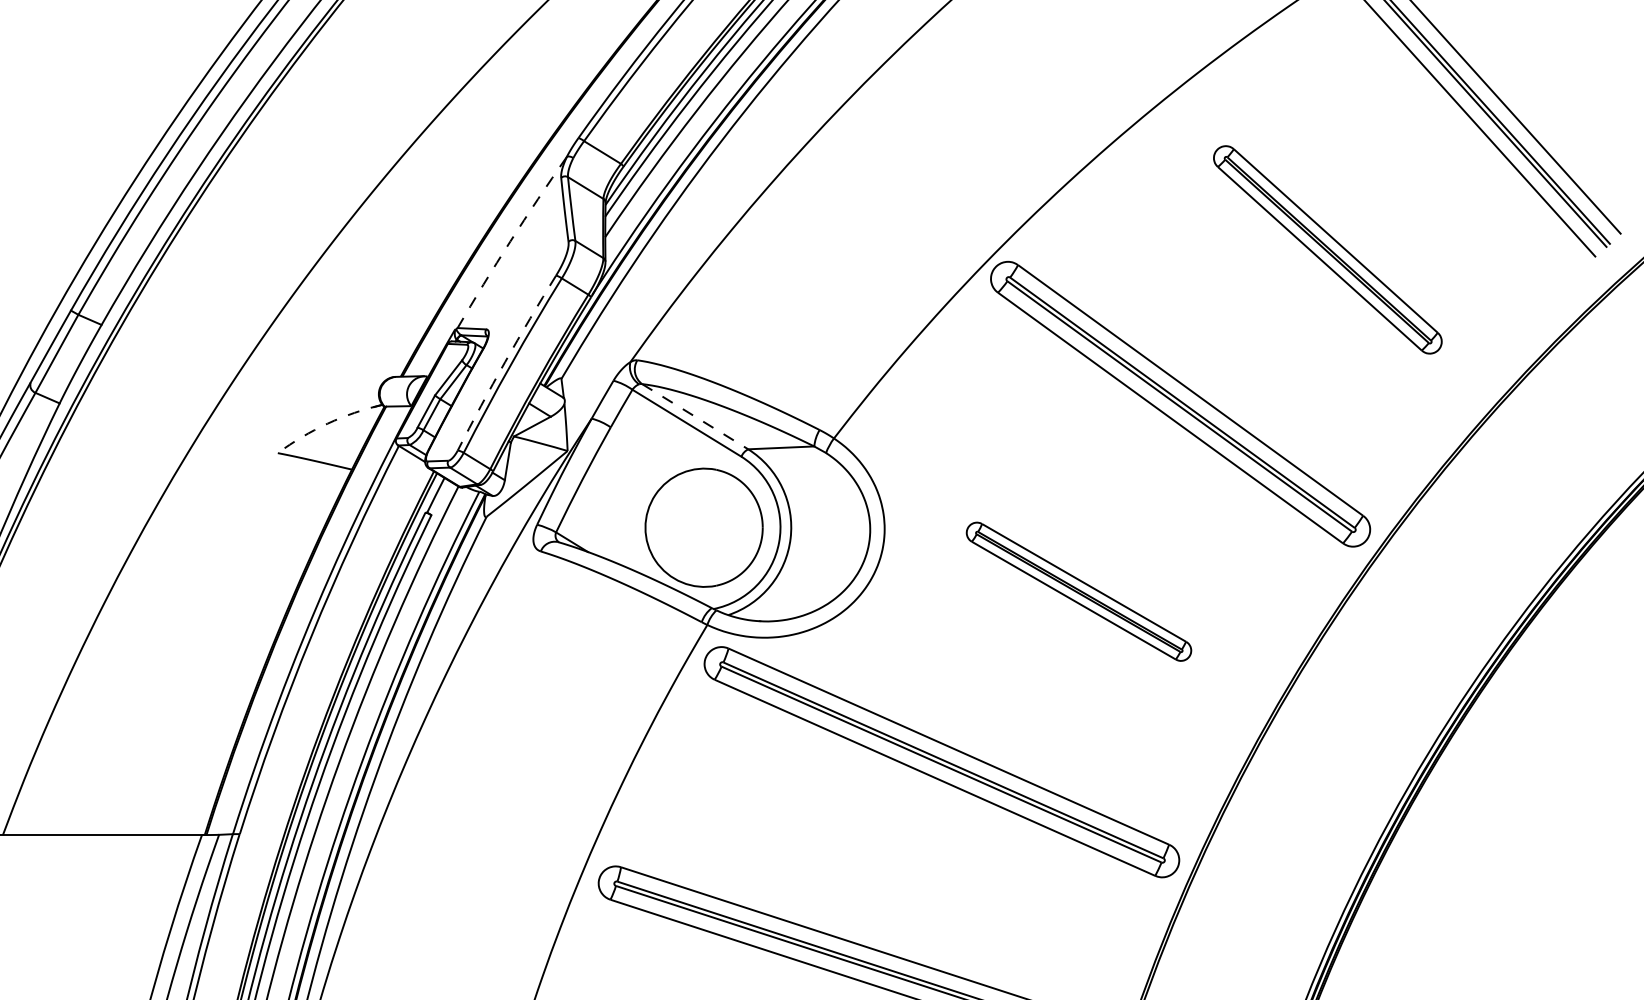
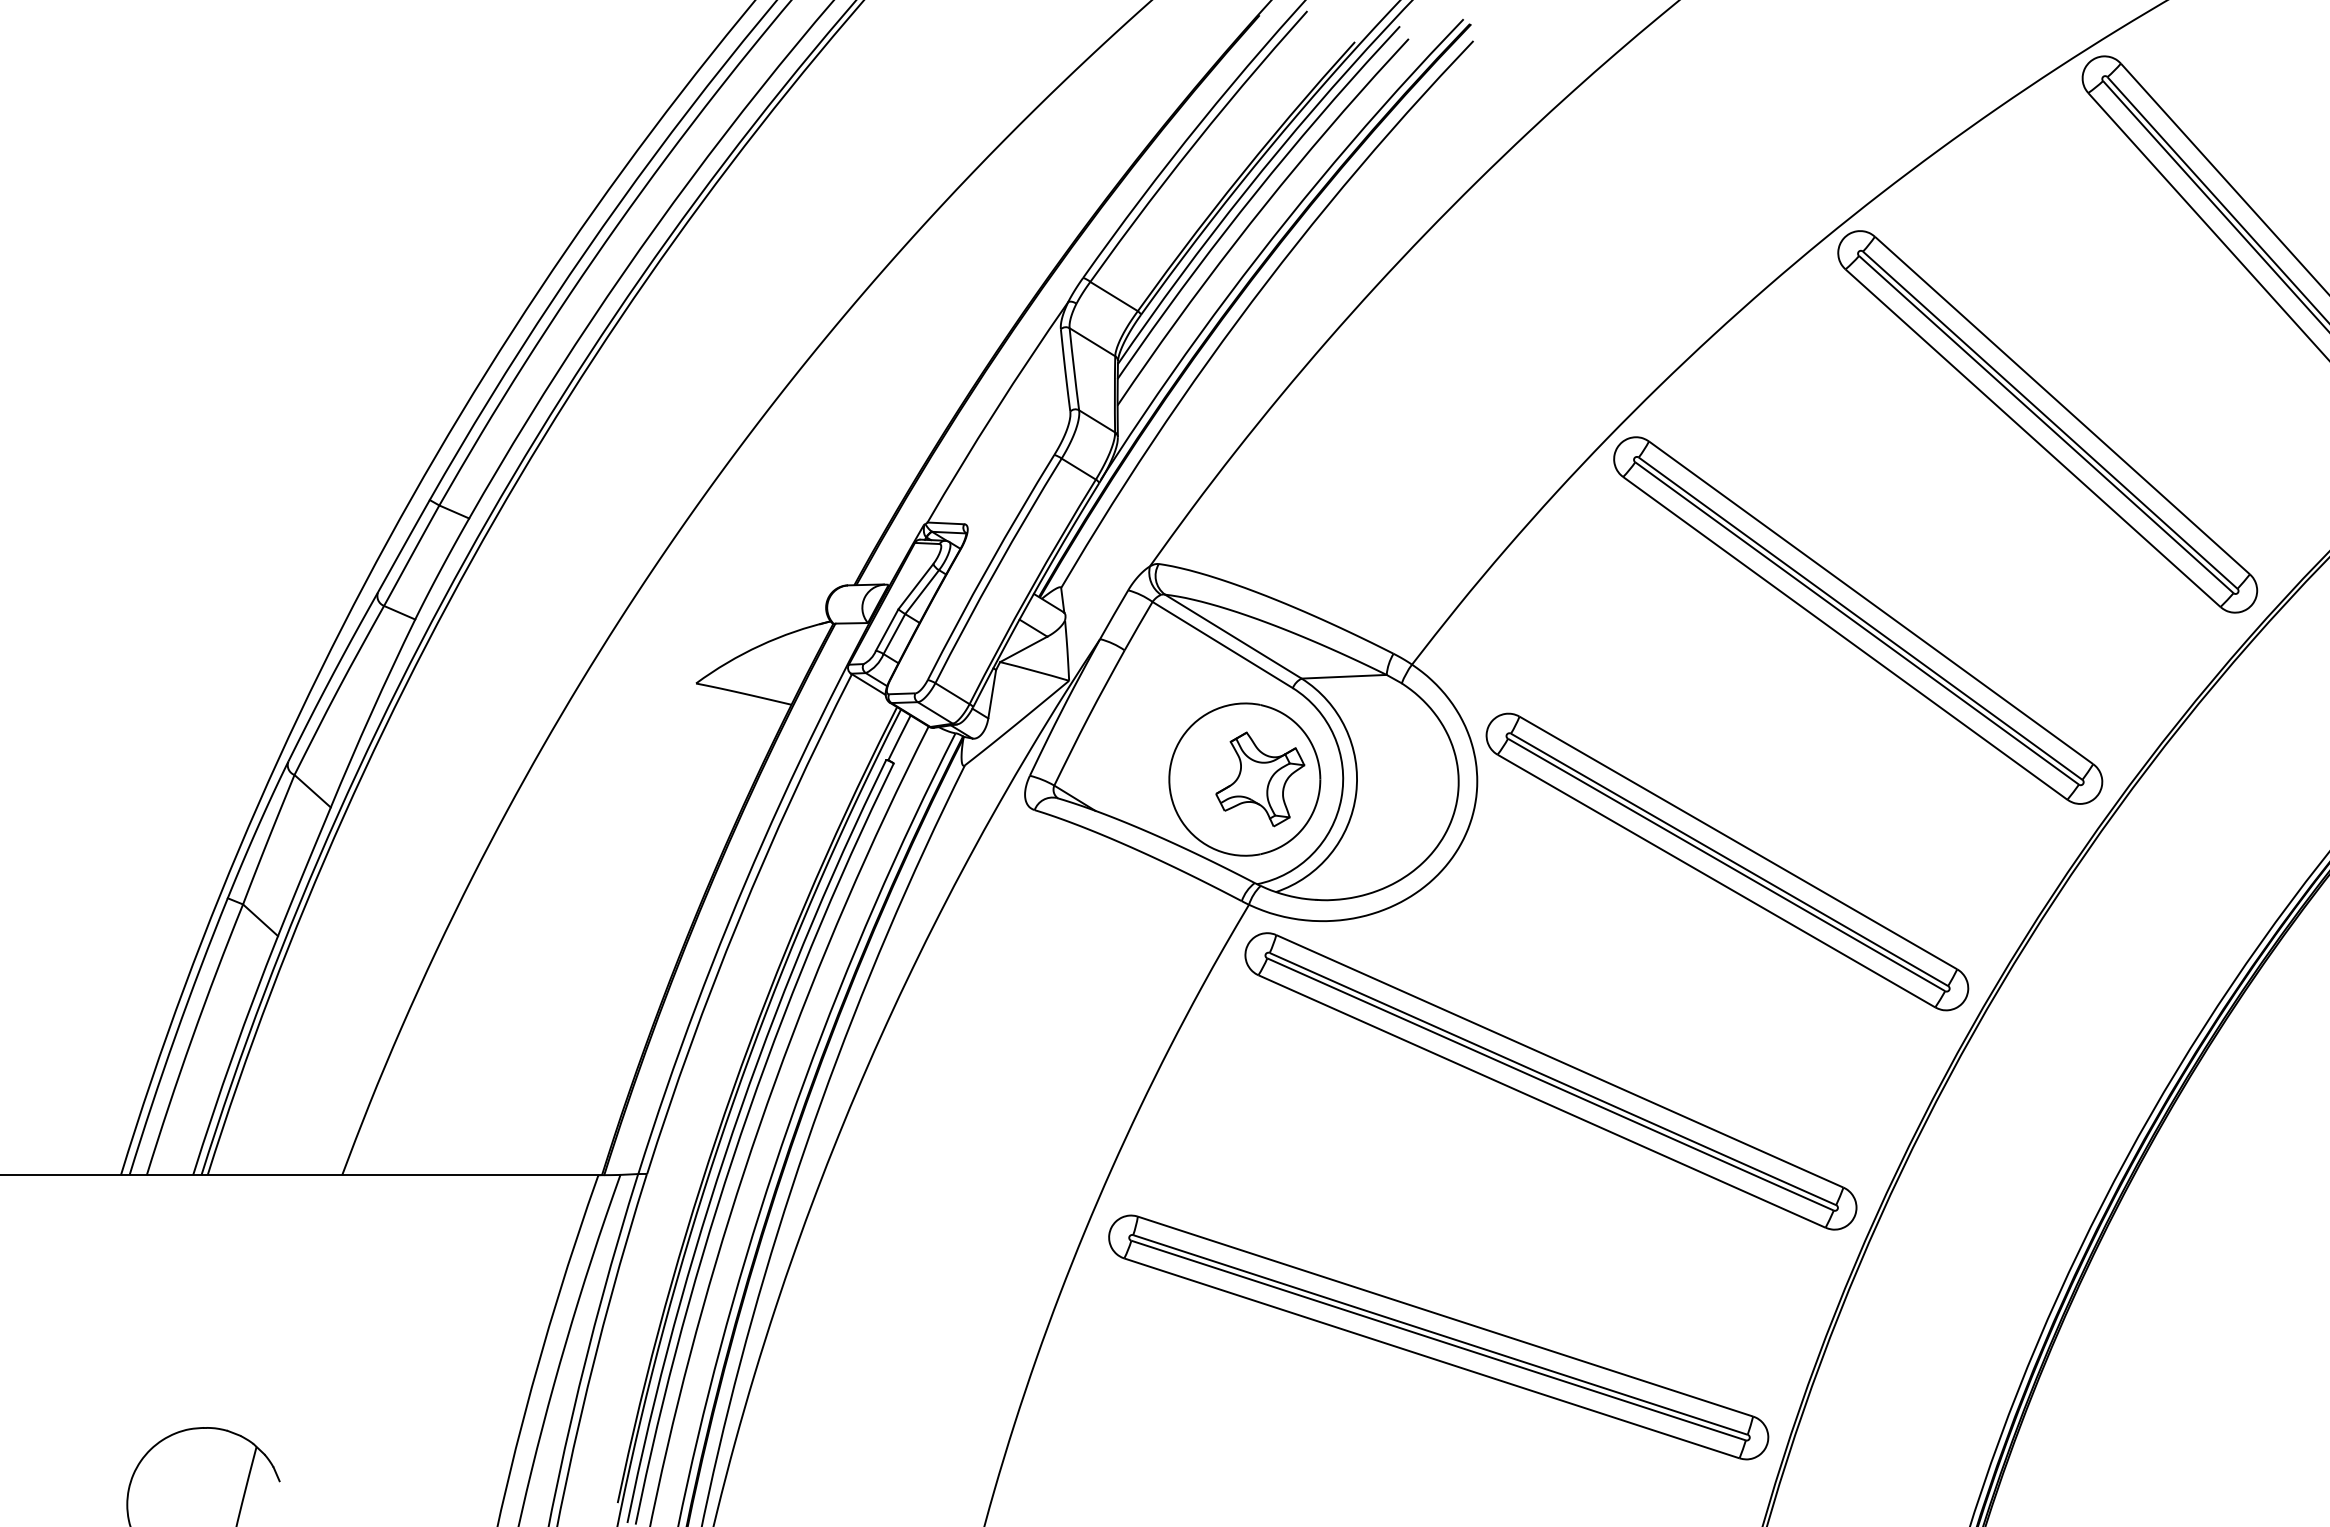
arc: (510, 241) -> (995, 411), dashed -> solid
part: (1327, 249) -> (2047, 421), size x1.43
arc: (504, 362) -> (988, 566), dashed -> solid
line: (695, 416) -> (1233, 636), dashed -> solid
arc: (327, 423) -> (760, 645), dashed -> solid
part: (716, 527) -> (1260, 779), added
part: (1079, 591) -> (1727, 861), size x1.67

